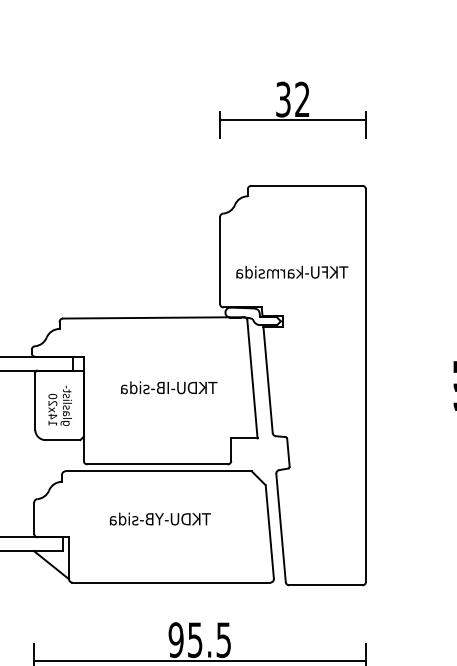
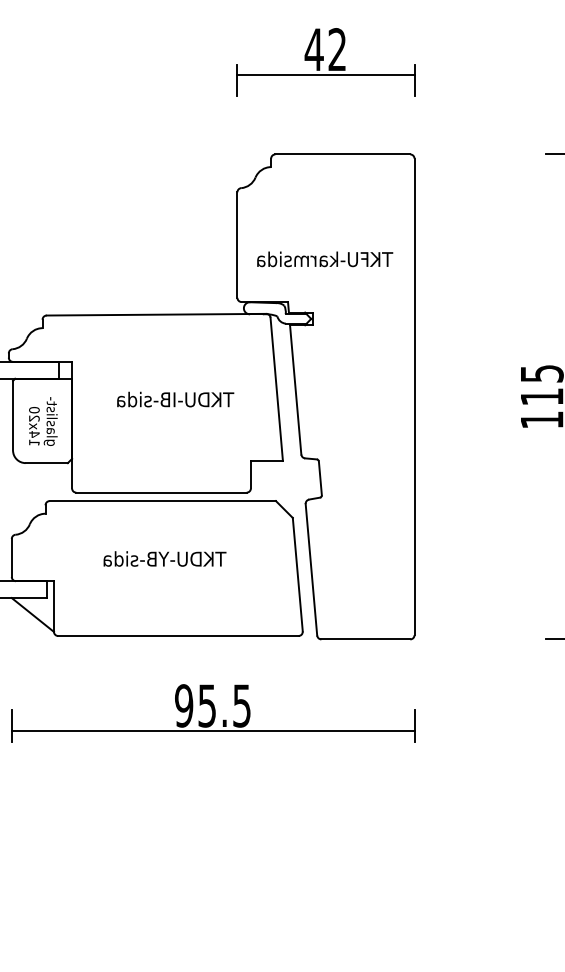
text: (282, 99) -> (313, 49), 32 -> 42

